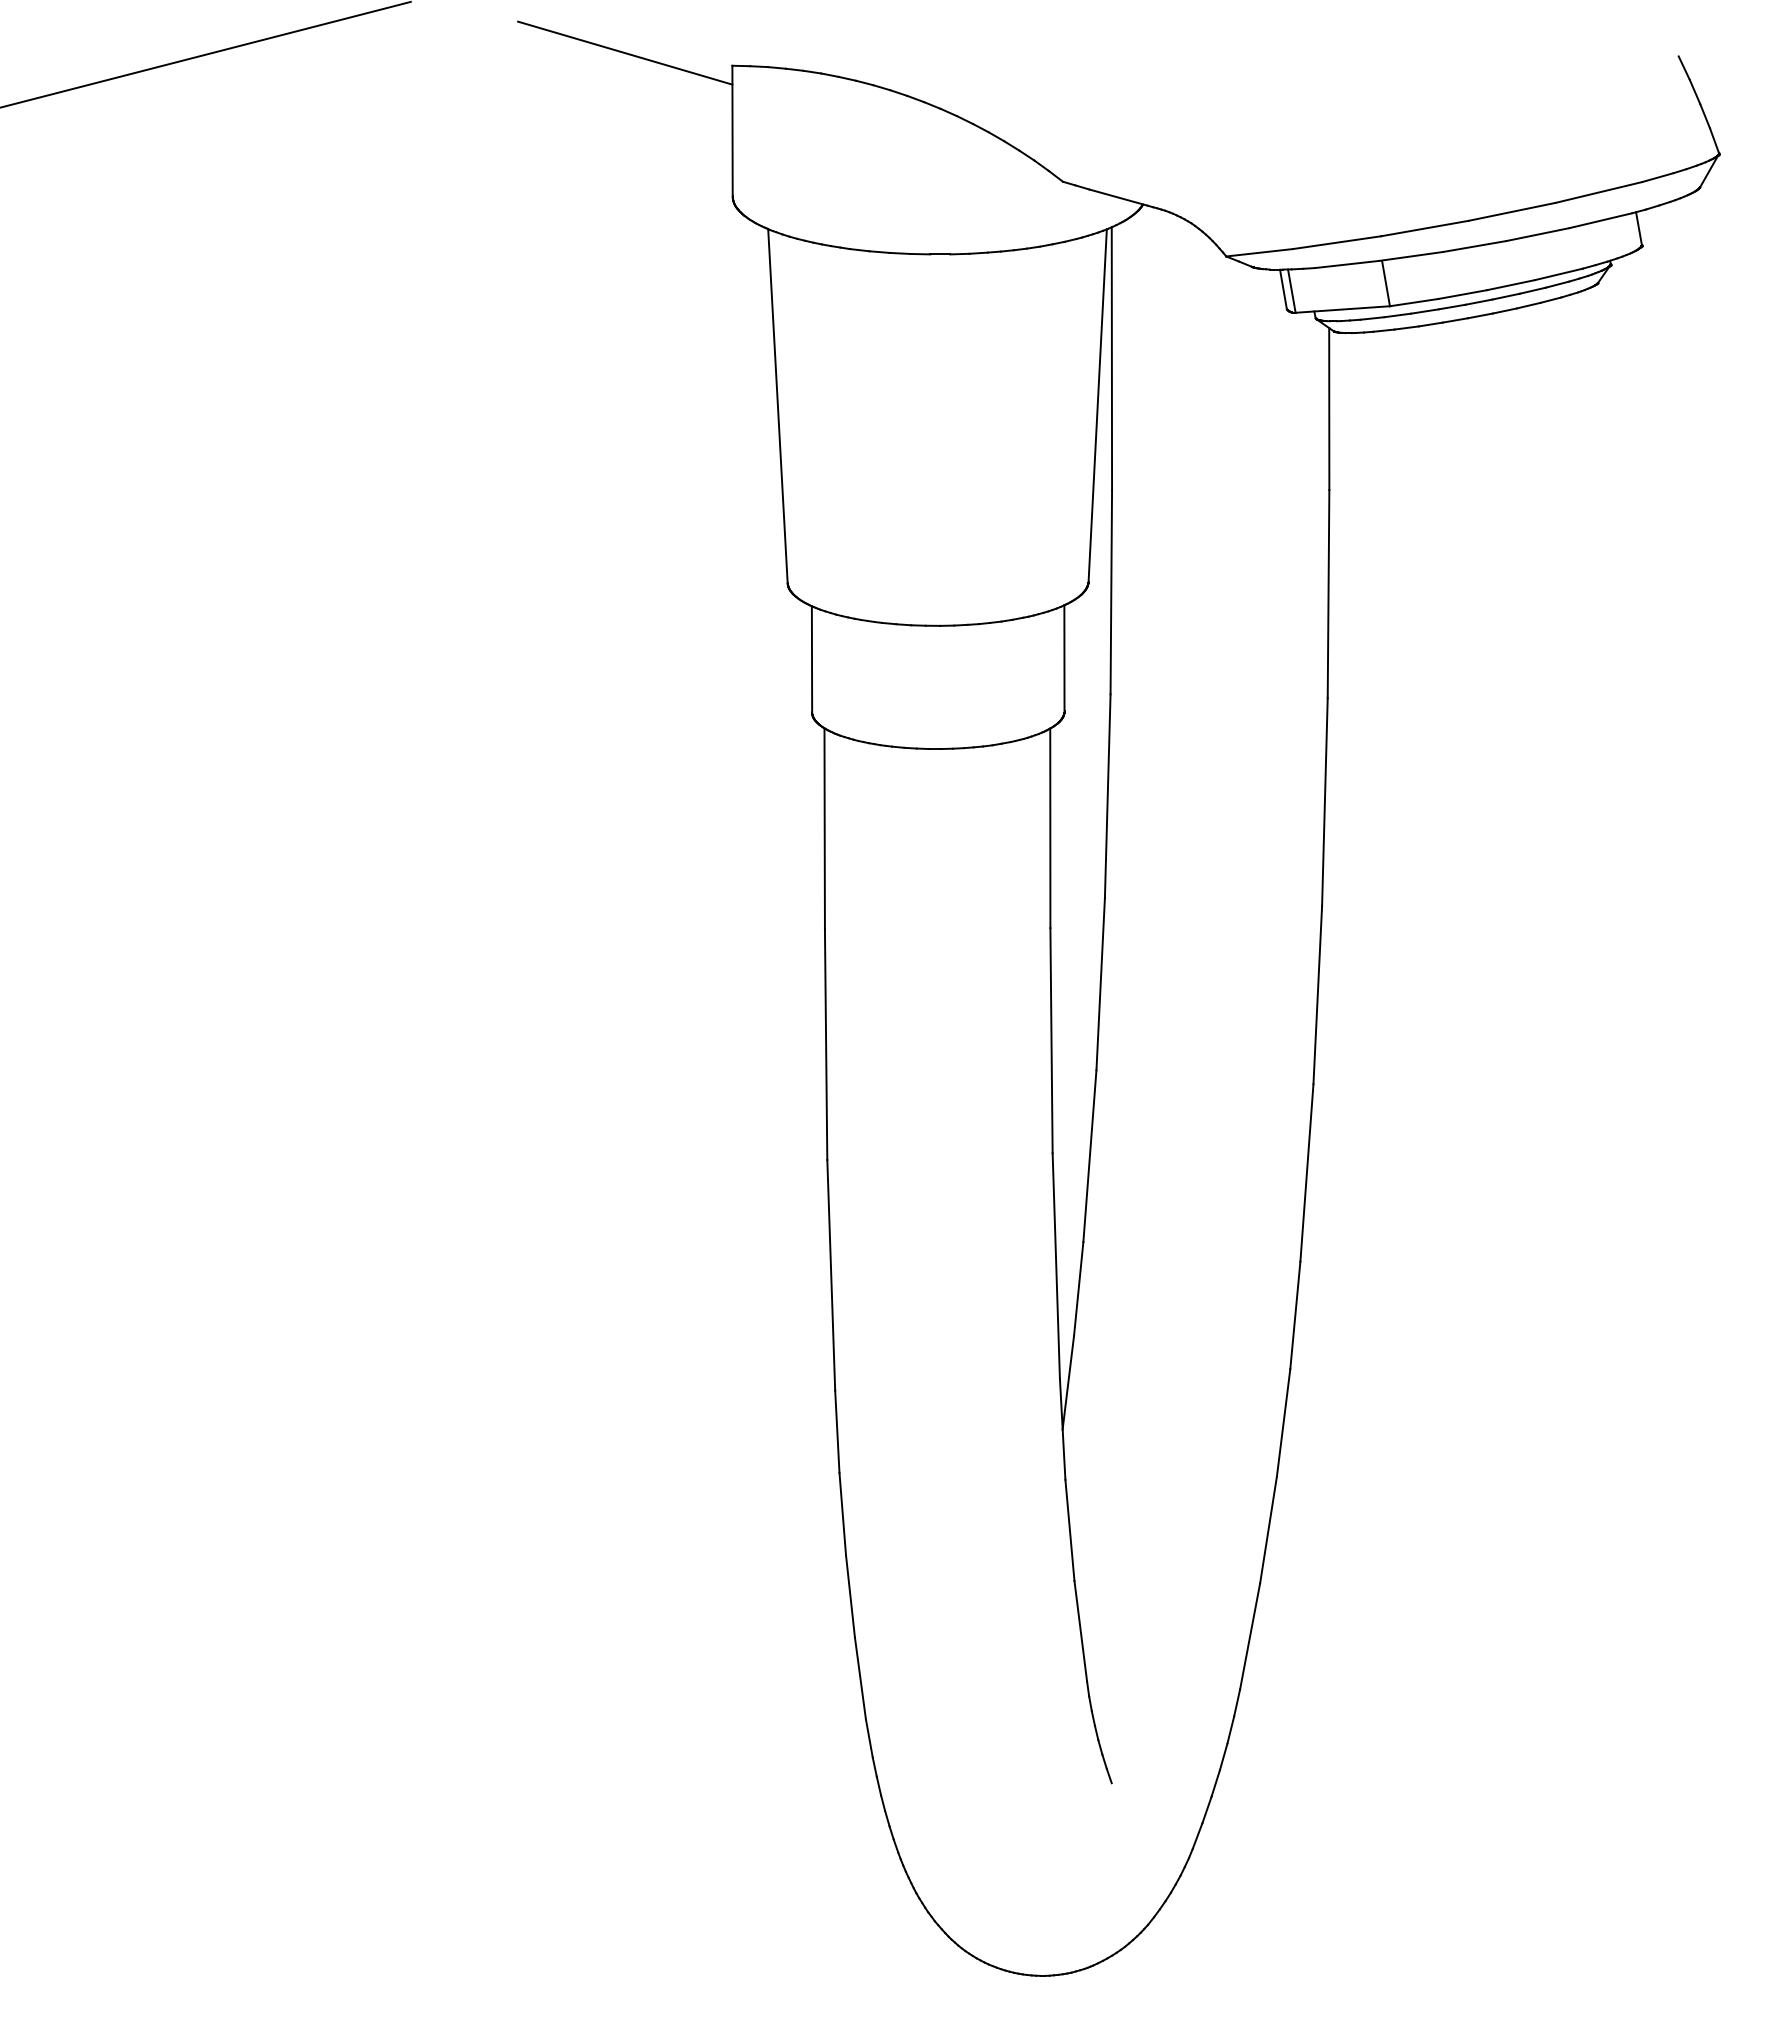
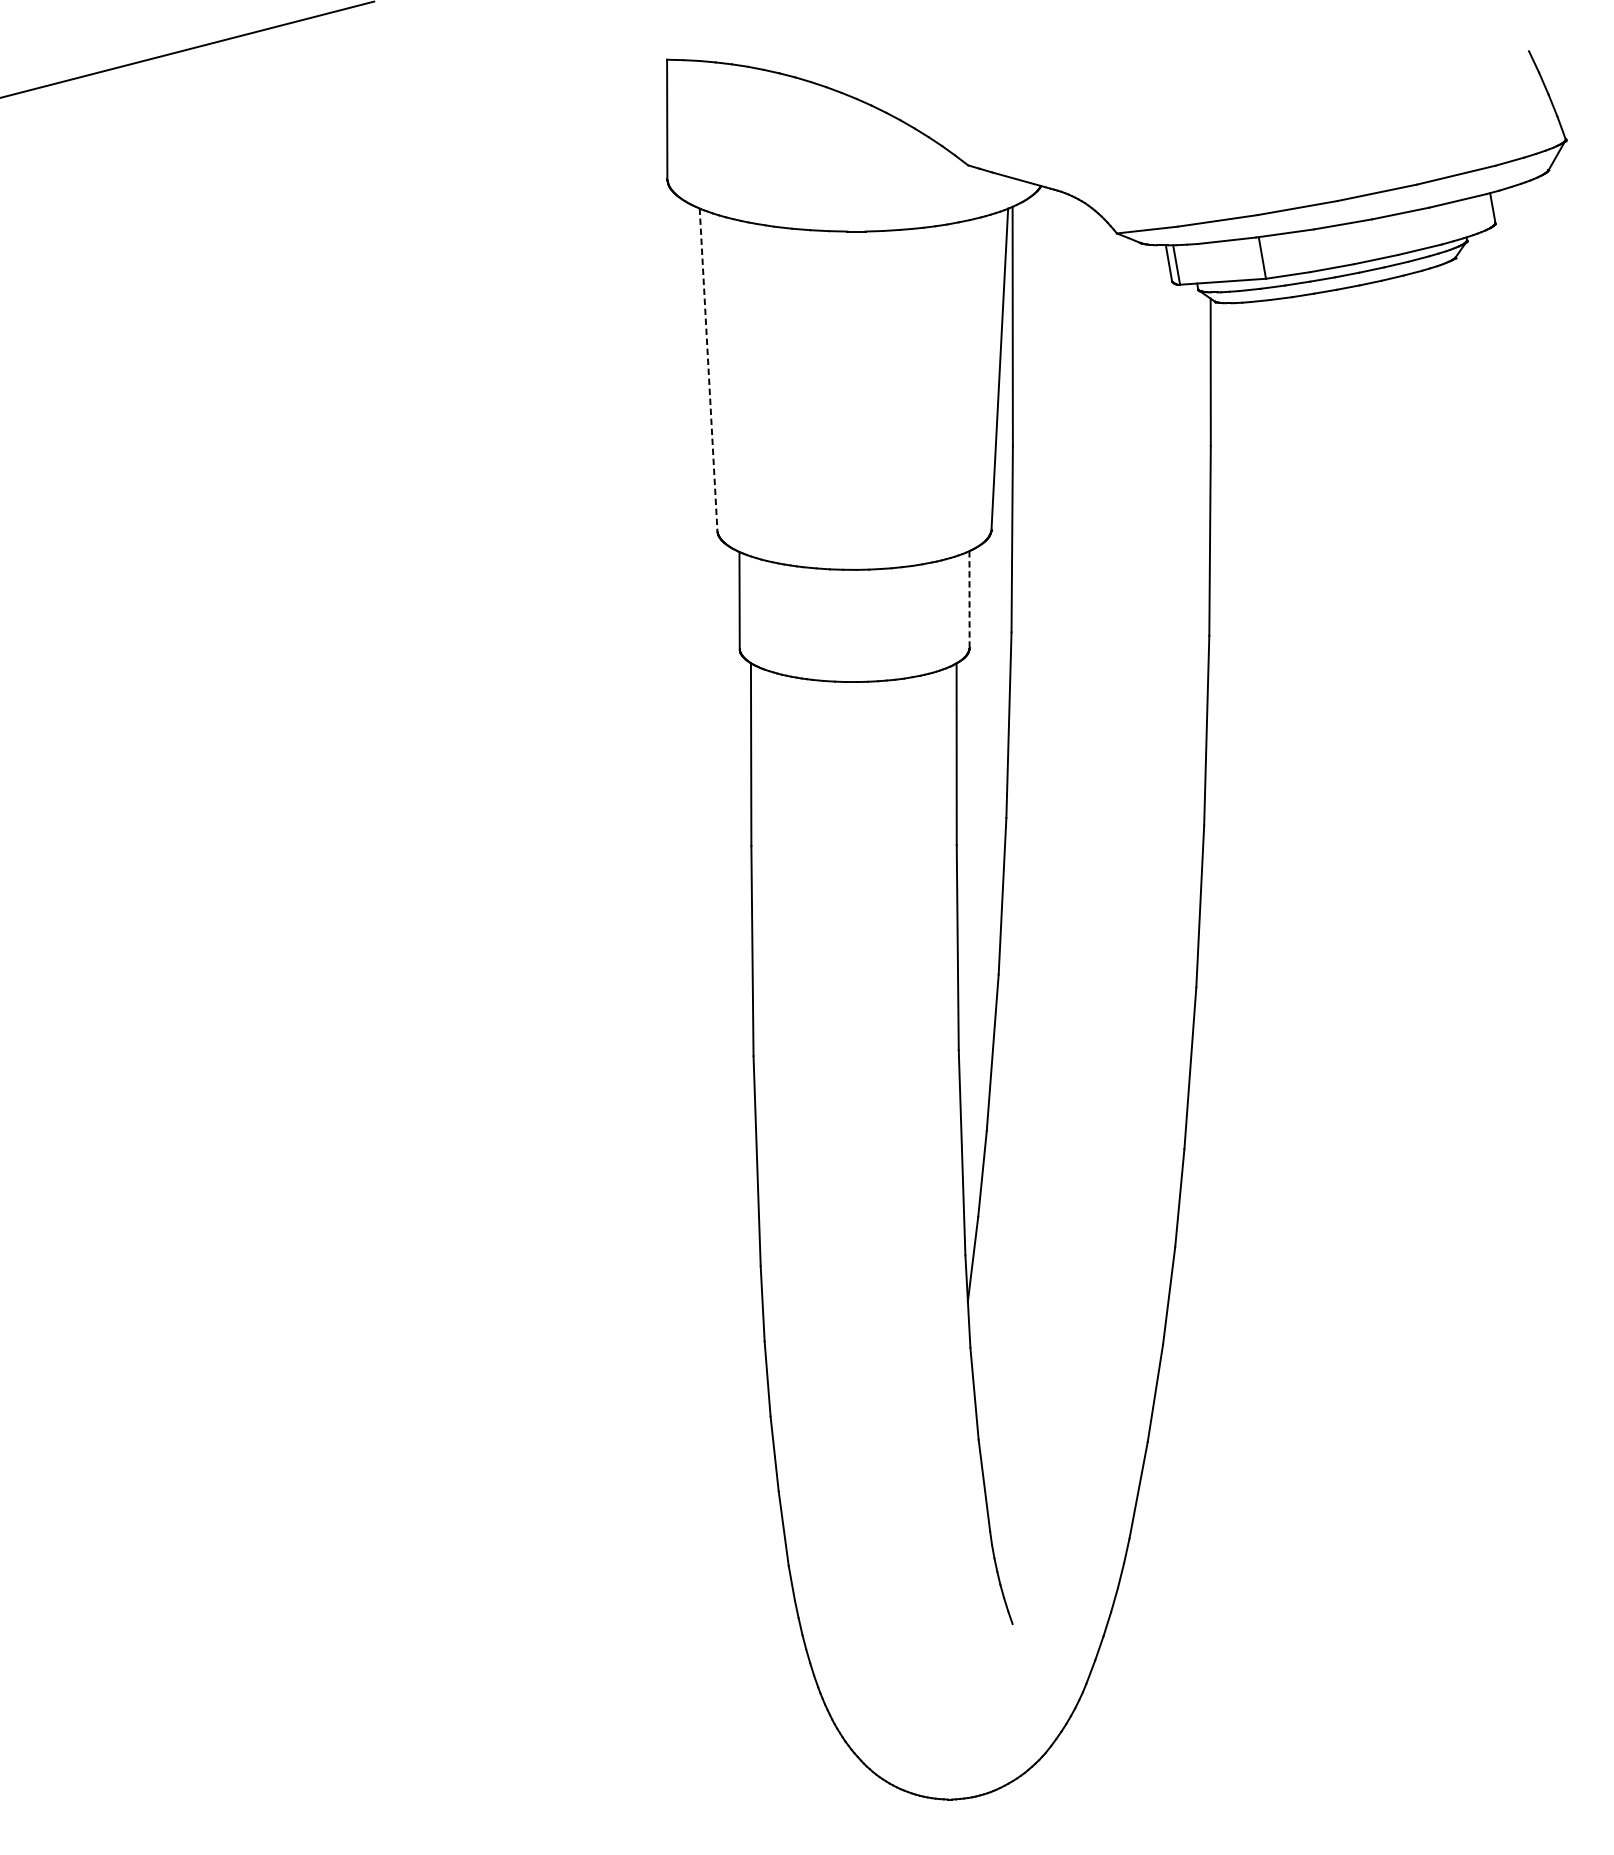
line: (625, 52) -> (569, 47), removed
line: (777, 406) -> (708, 370), solid -> dashed
line: (1064, 657) -> (969, 598), solid -> dashed

